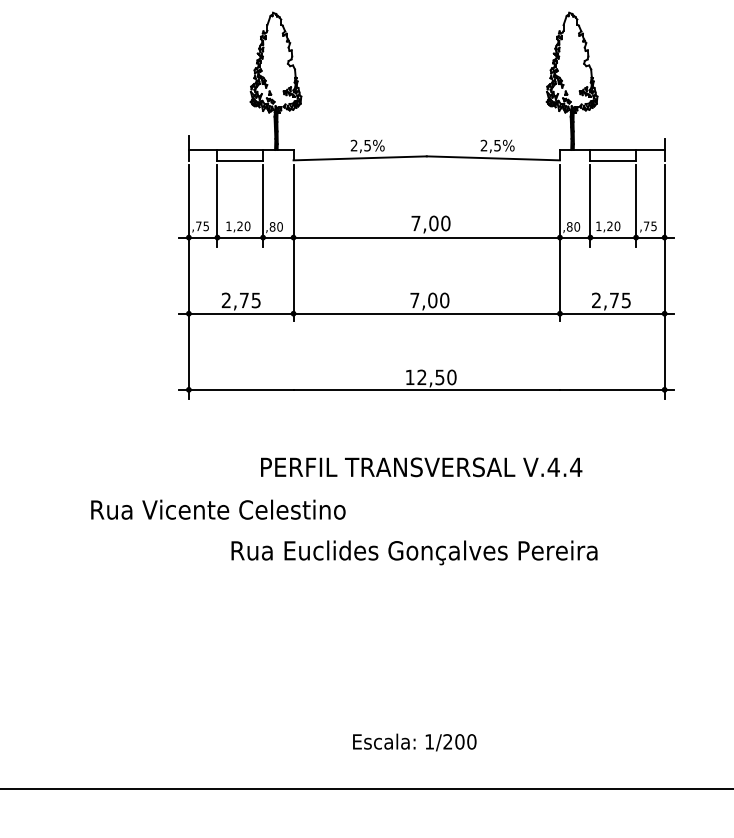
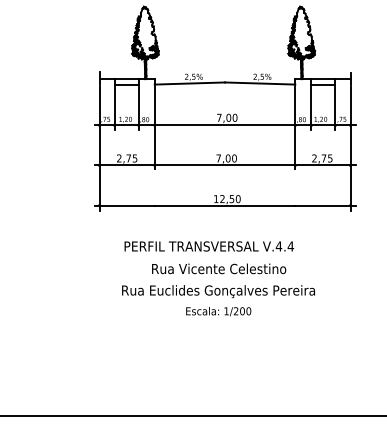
text: (421, 467) -> (209, 246), moved
text: (219, 509) -> (219, 268), moved
text: (414, 742) -> (218, 311), moved

